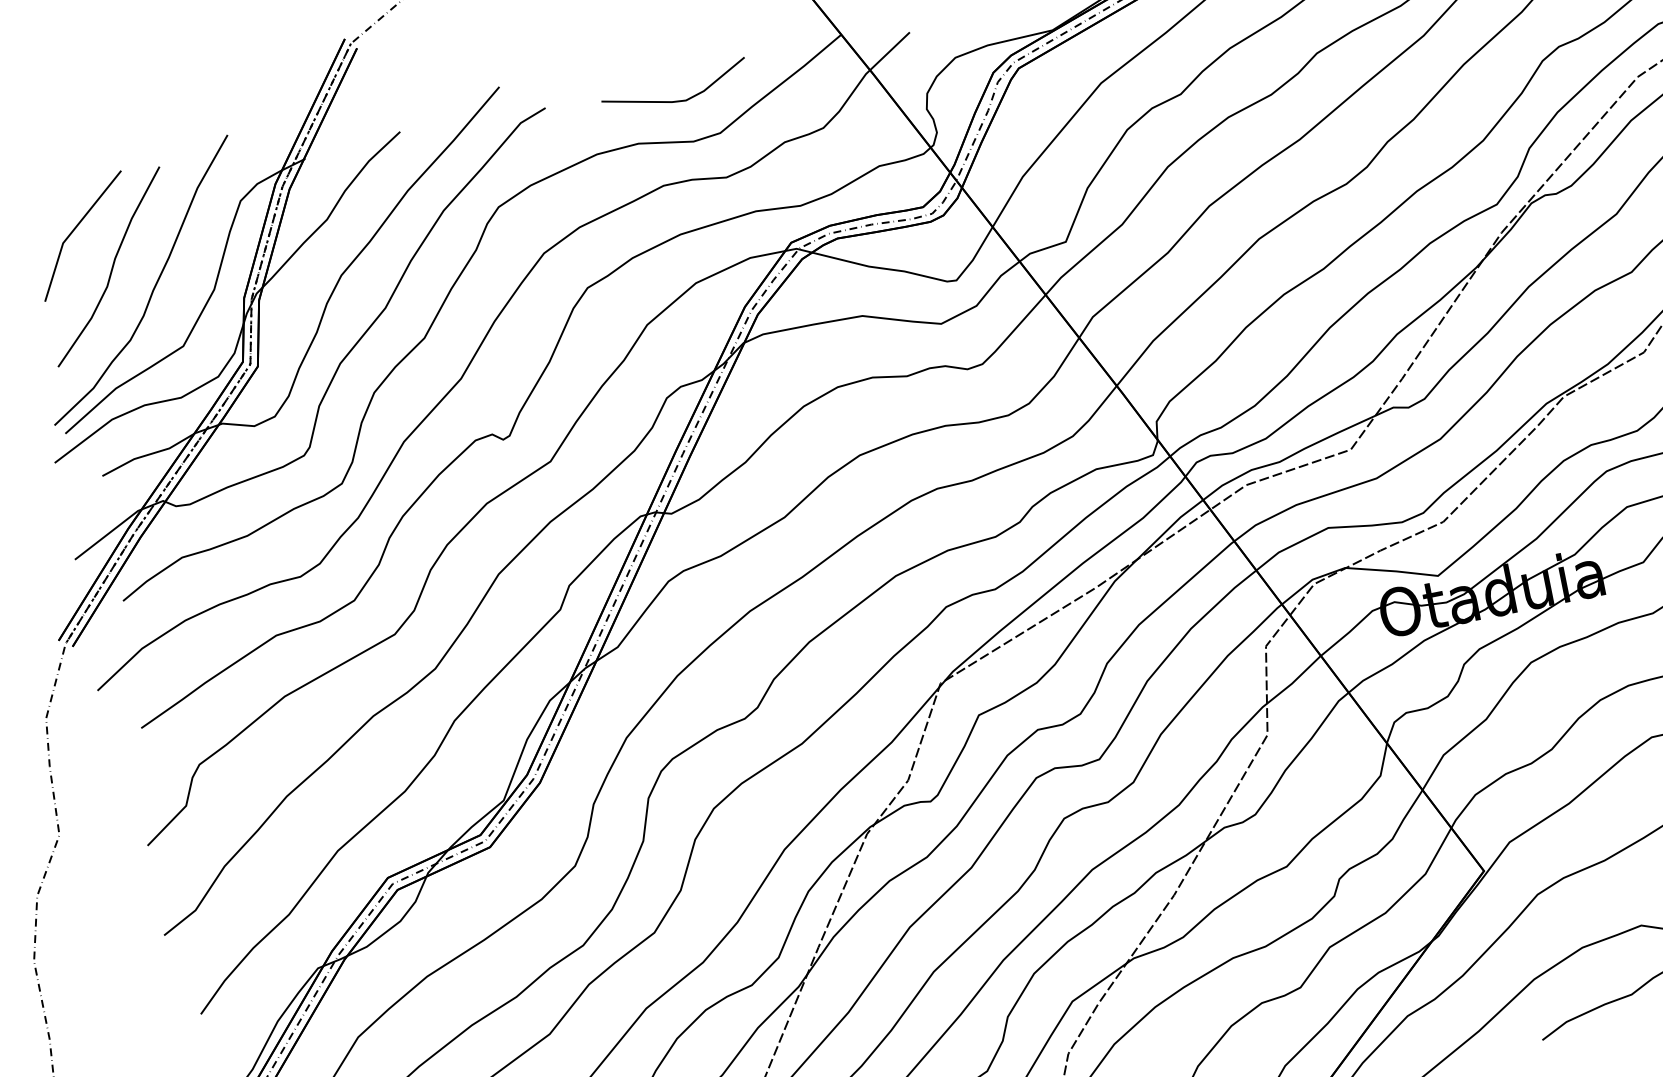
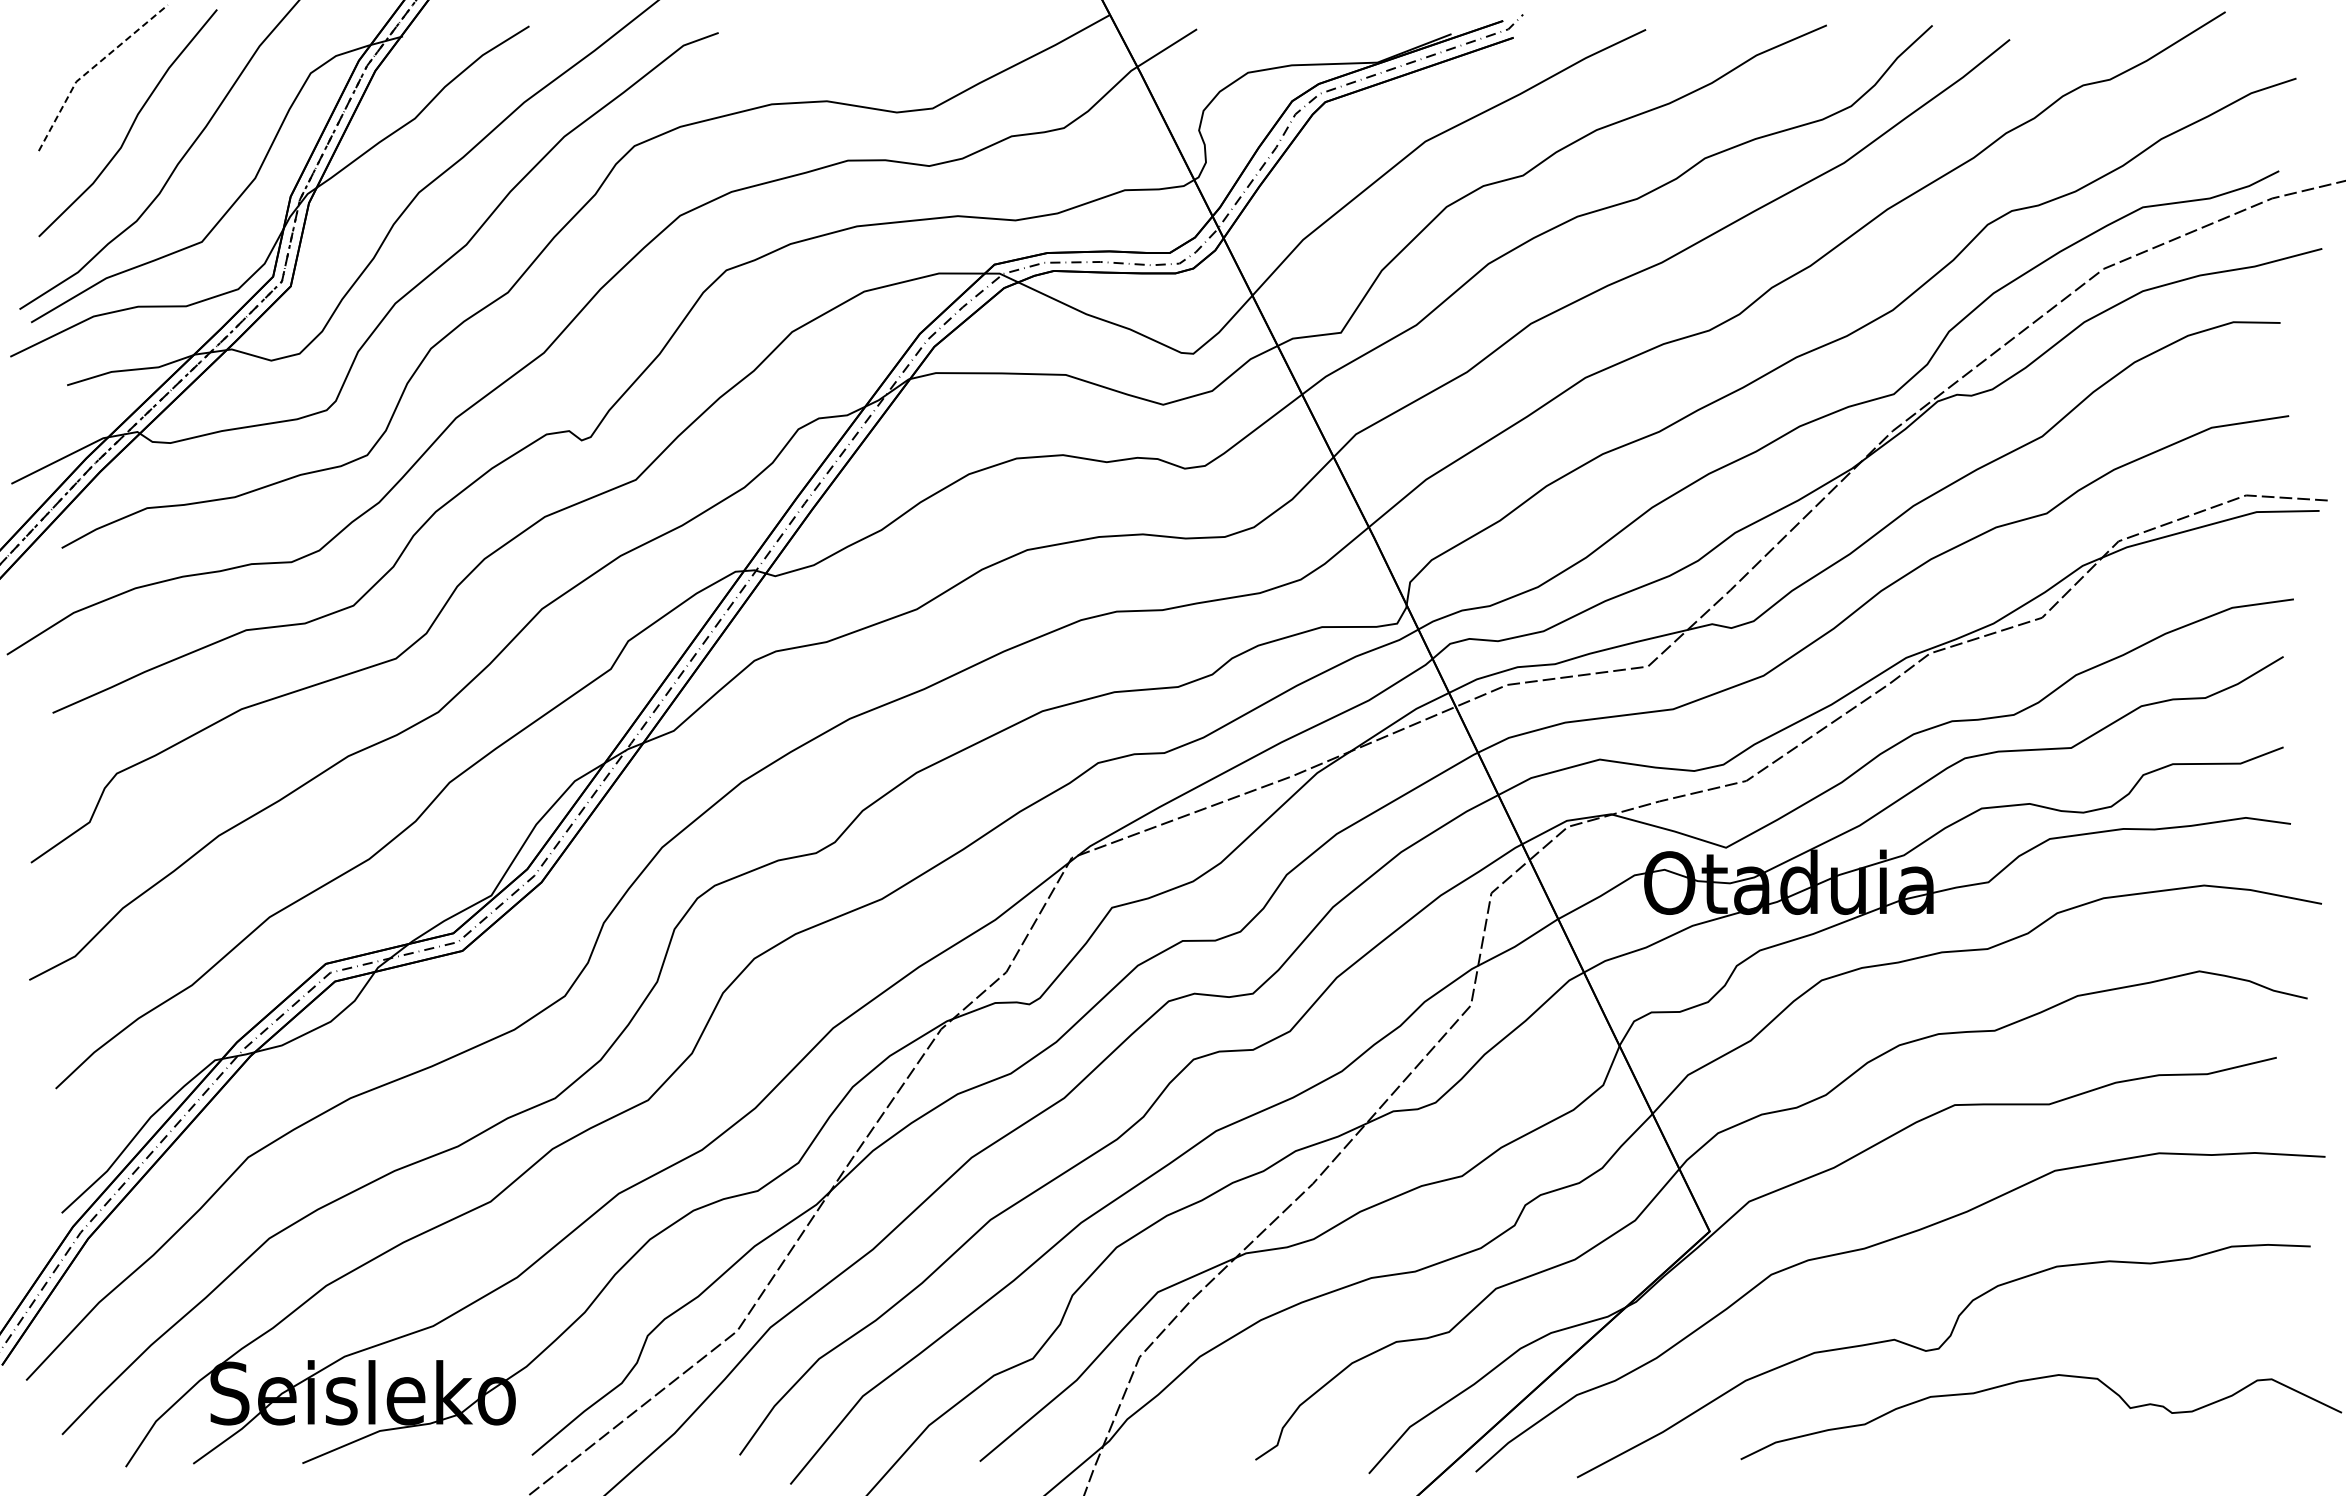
line: (676, 100) -> (885, 56), removed
line: (72, 231) -> (91, 69), solid -> dashed

